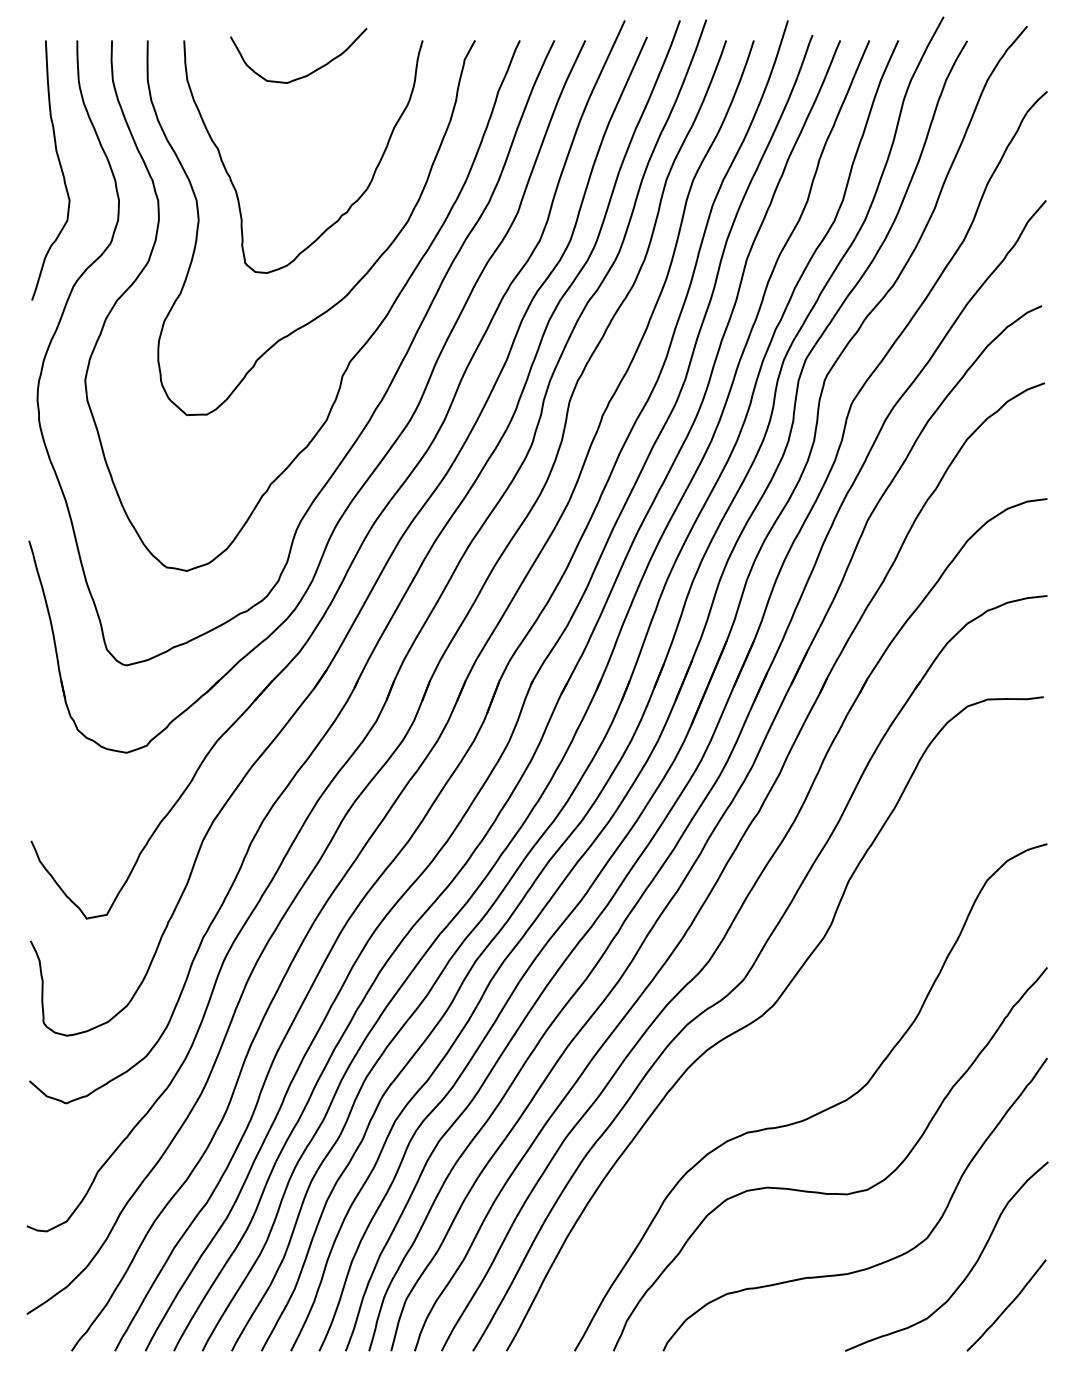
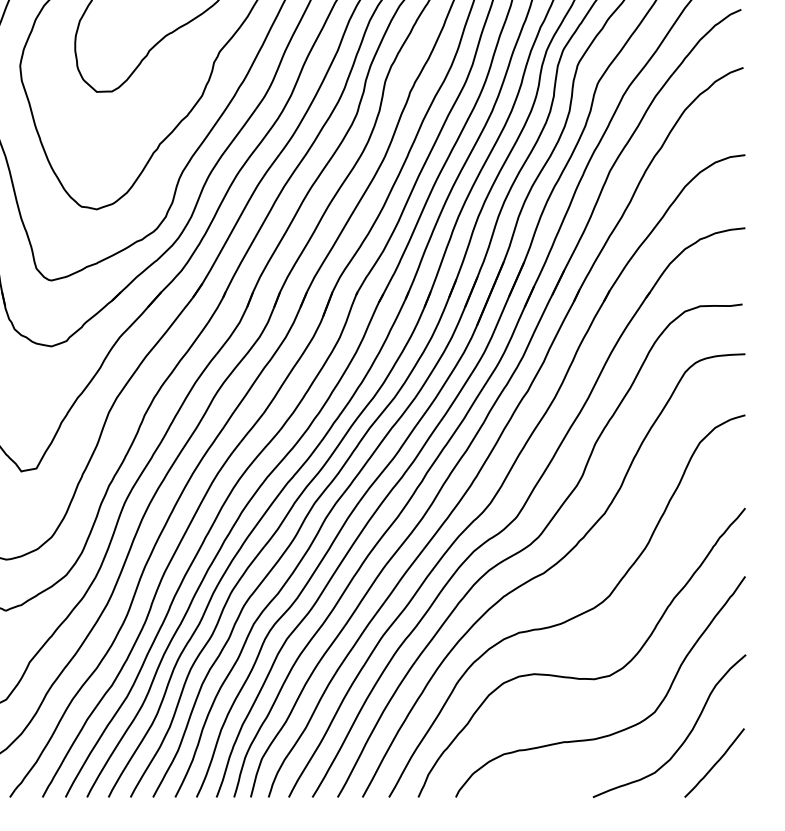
curve: (787, 1049) -> (549, 570), added

